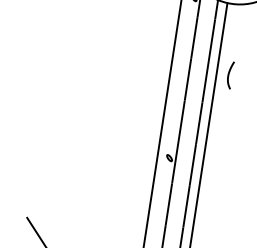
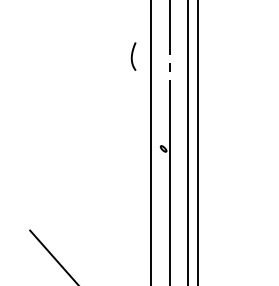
curve: (229, 74) -> (132, 56), moved
line: (188, 78) -> (170, 66), solid -> dashed

